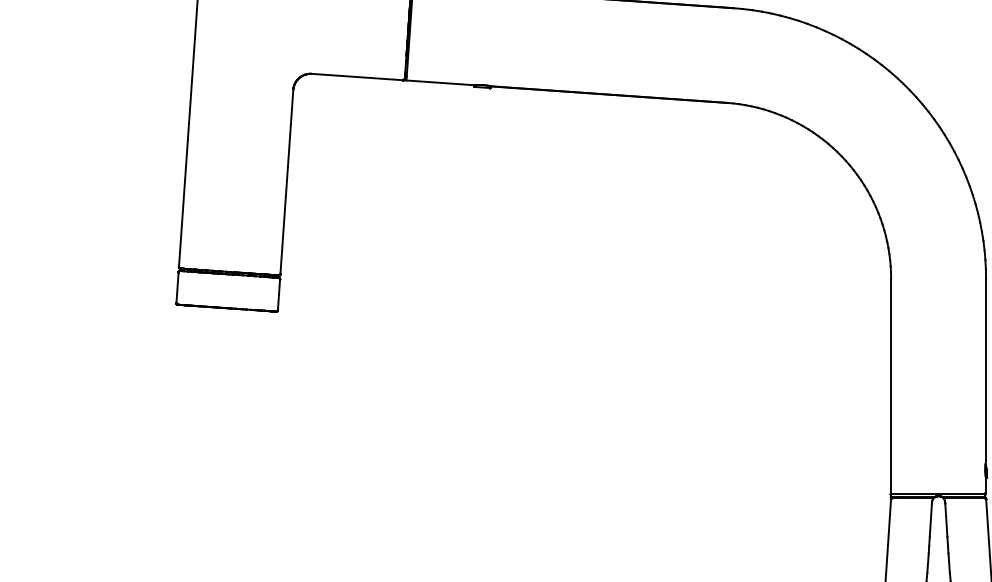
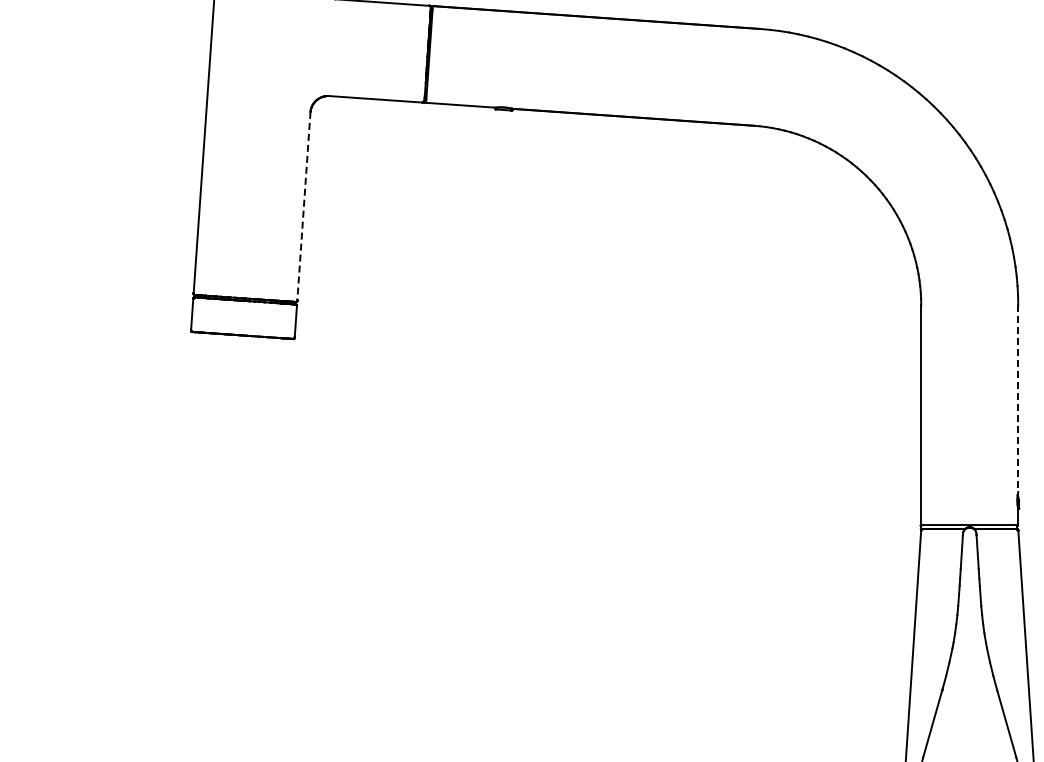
line: (286, 181) -> (303, 206), solid -> dashed
line: (986, 370) -> (1018, 399), solid -> dashed

